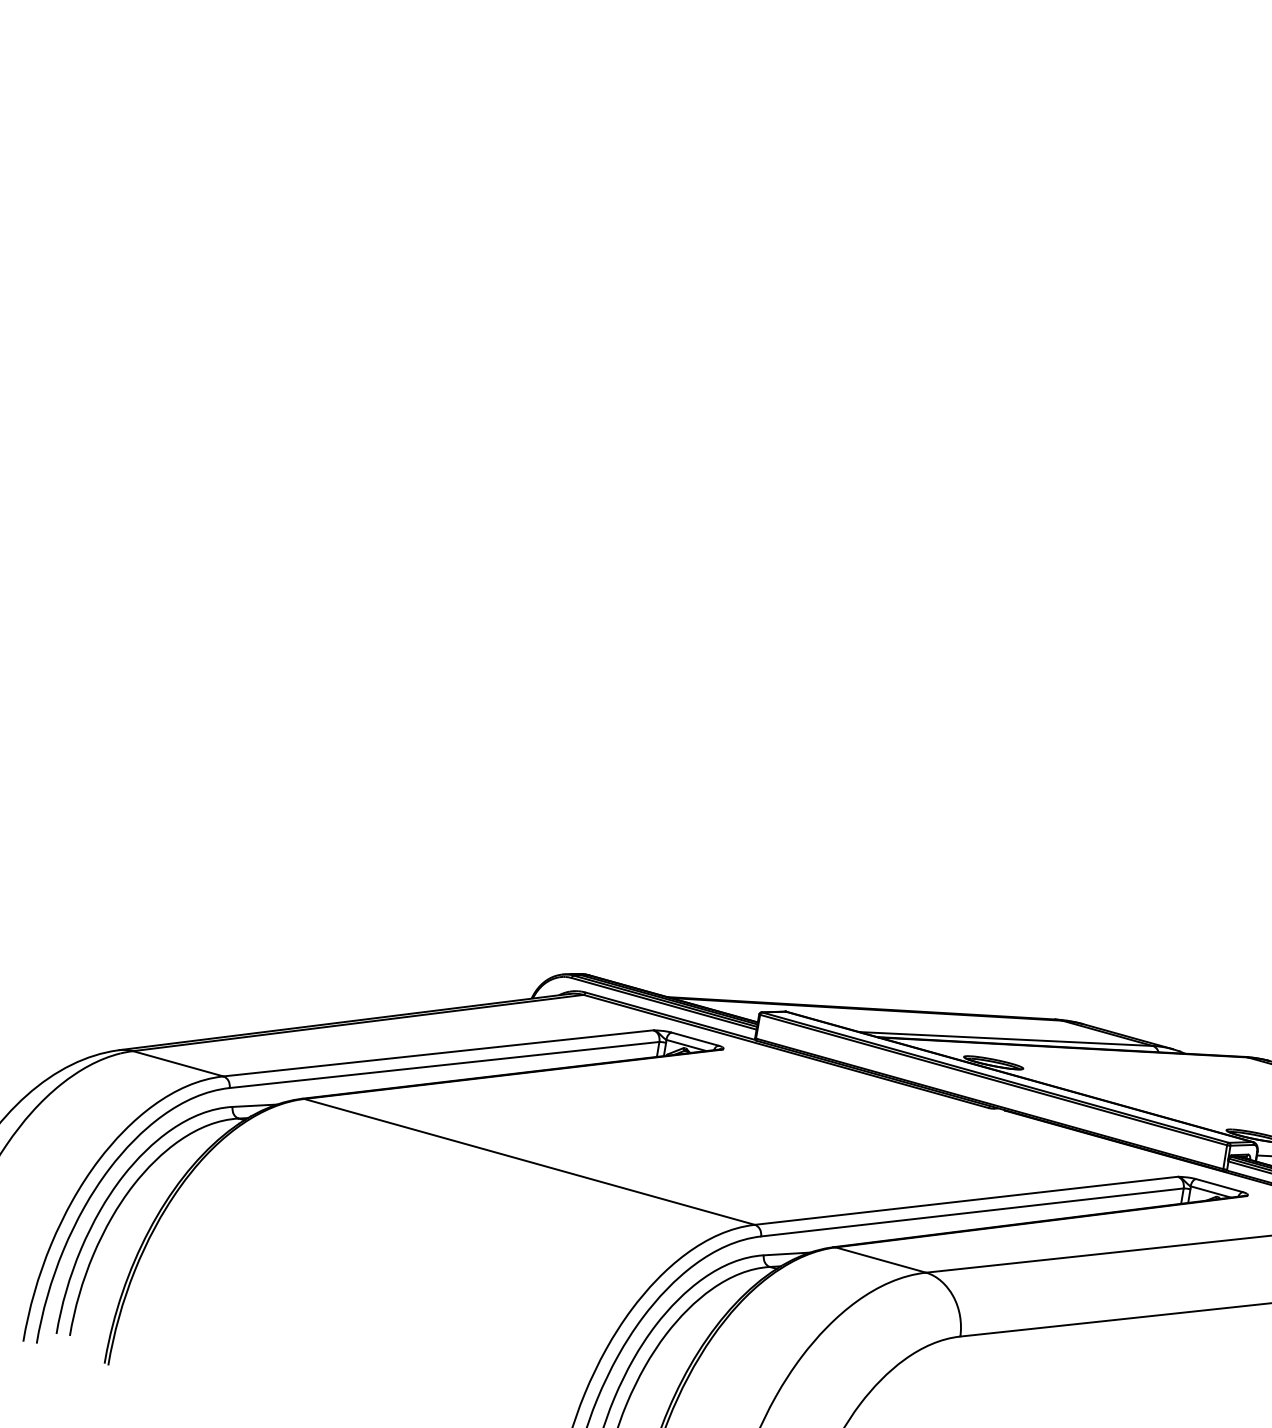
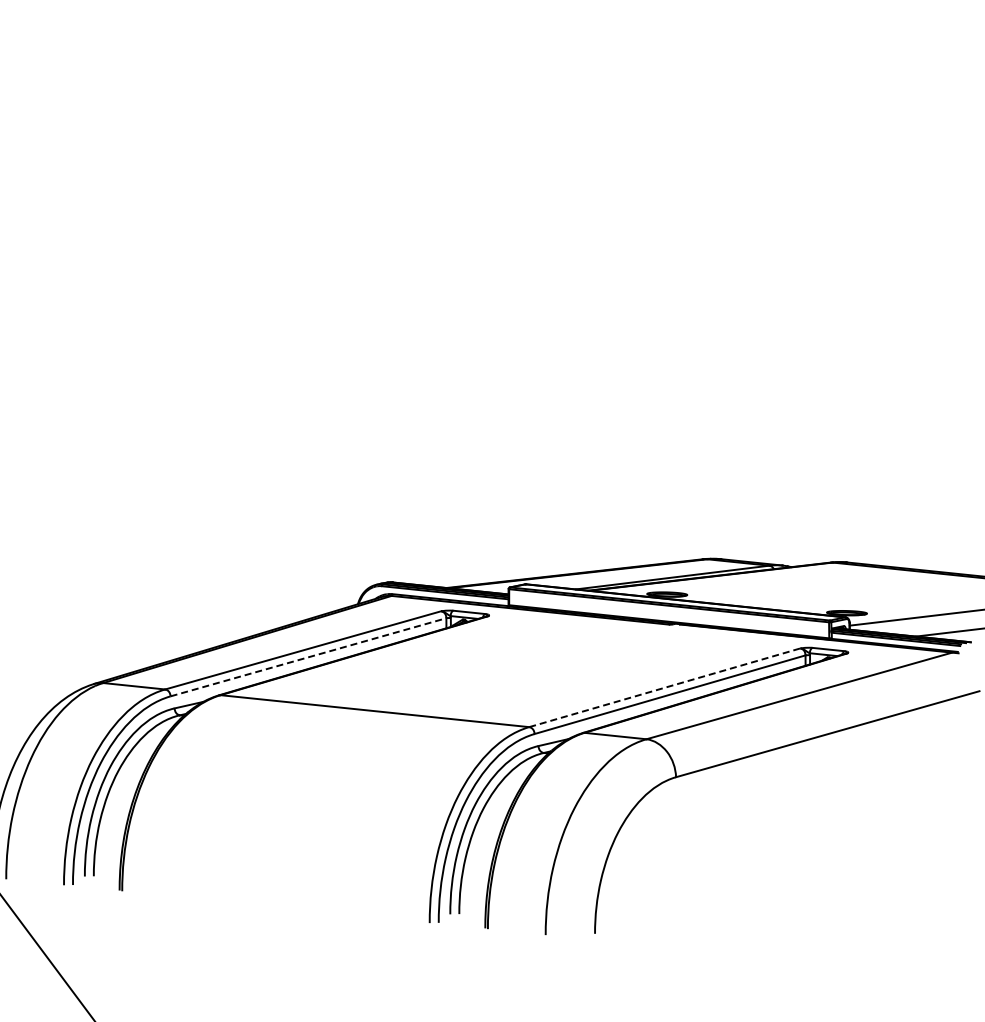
line: (444, 1065) -> (308, 657), solid -> dashed
line: (967, 1200) -> (665, 687), solid -> dashed

